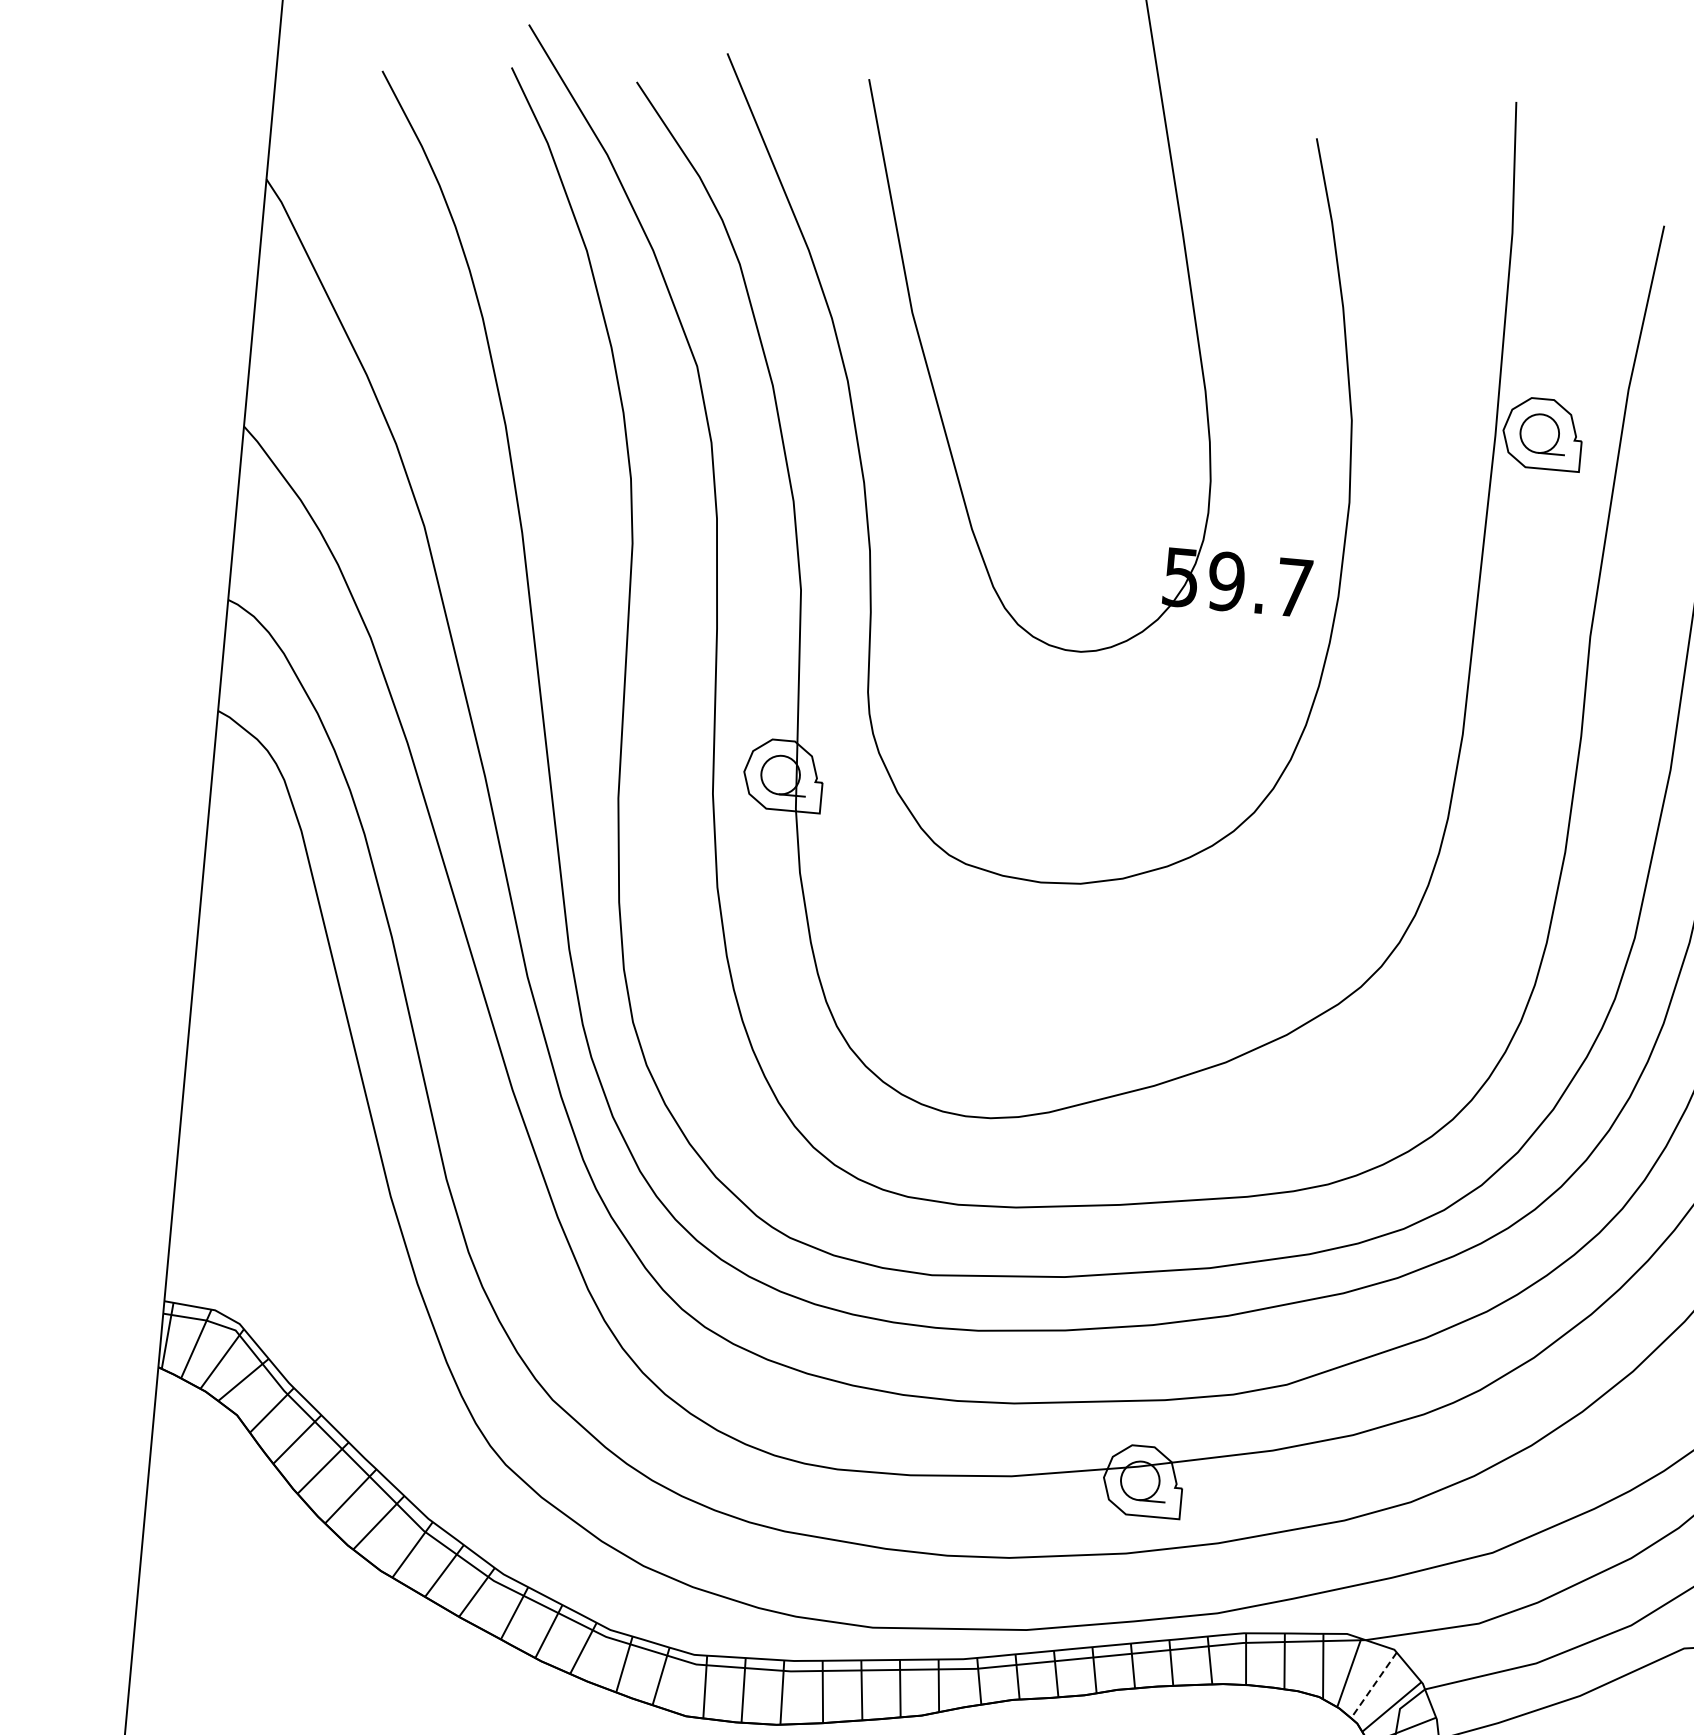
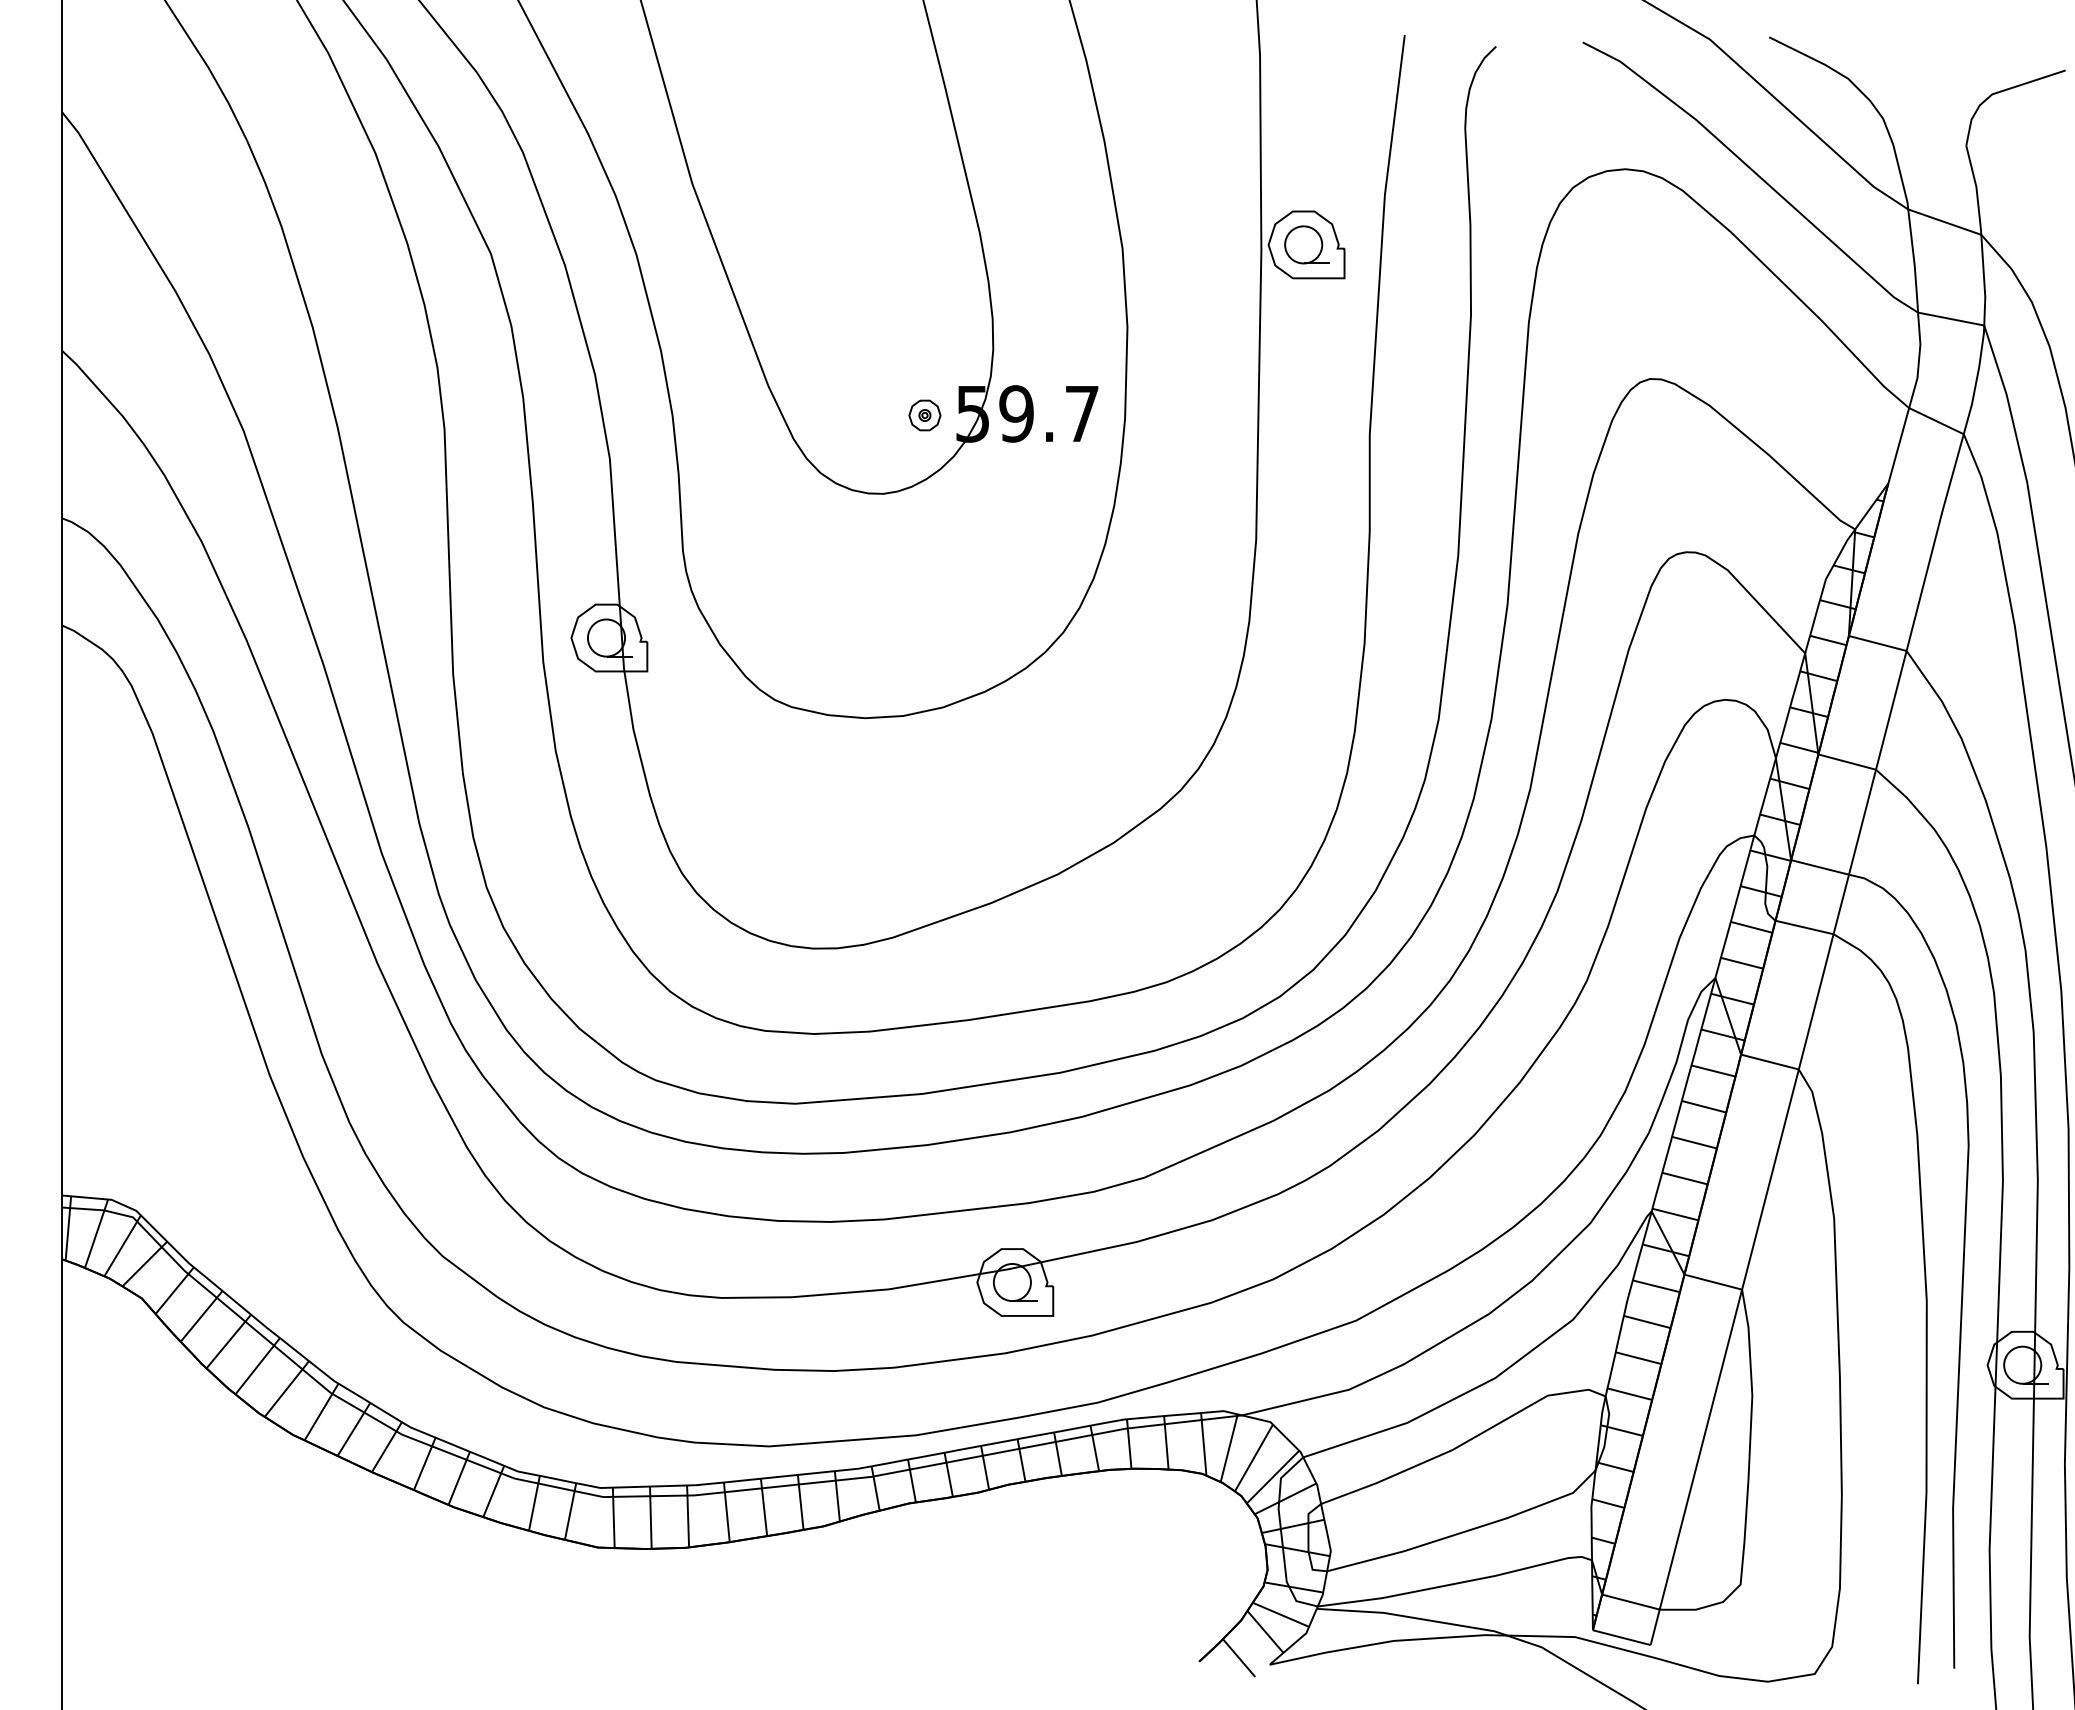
part: (1130, 574) -> (924, 415), added
line: (1373, 1685) -> (1253, 1458), dashed -> solid

